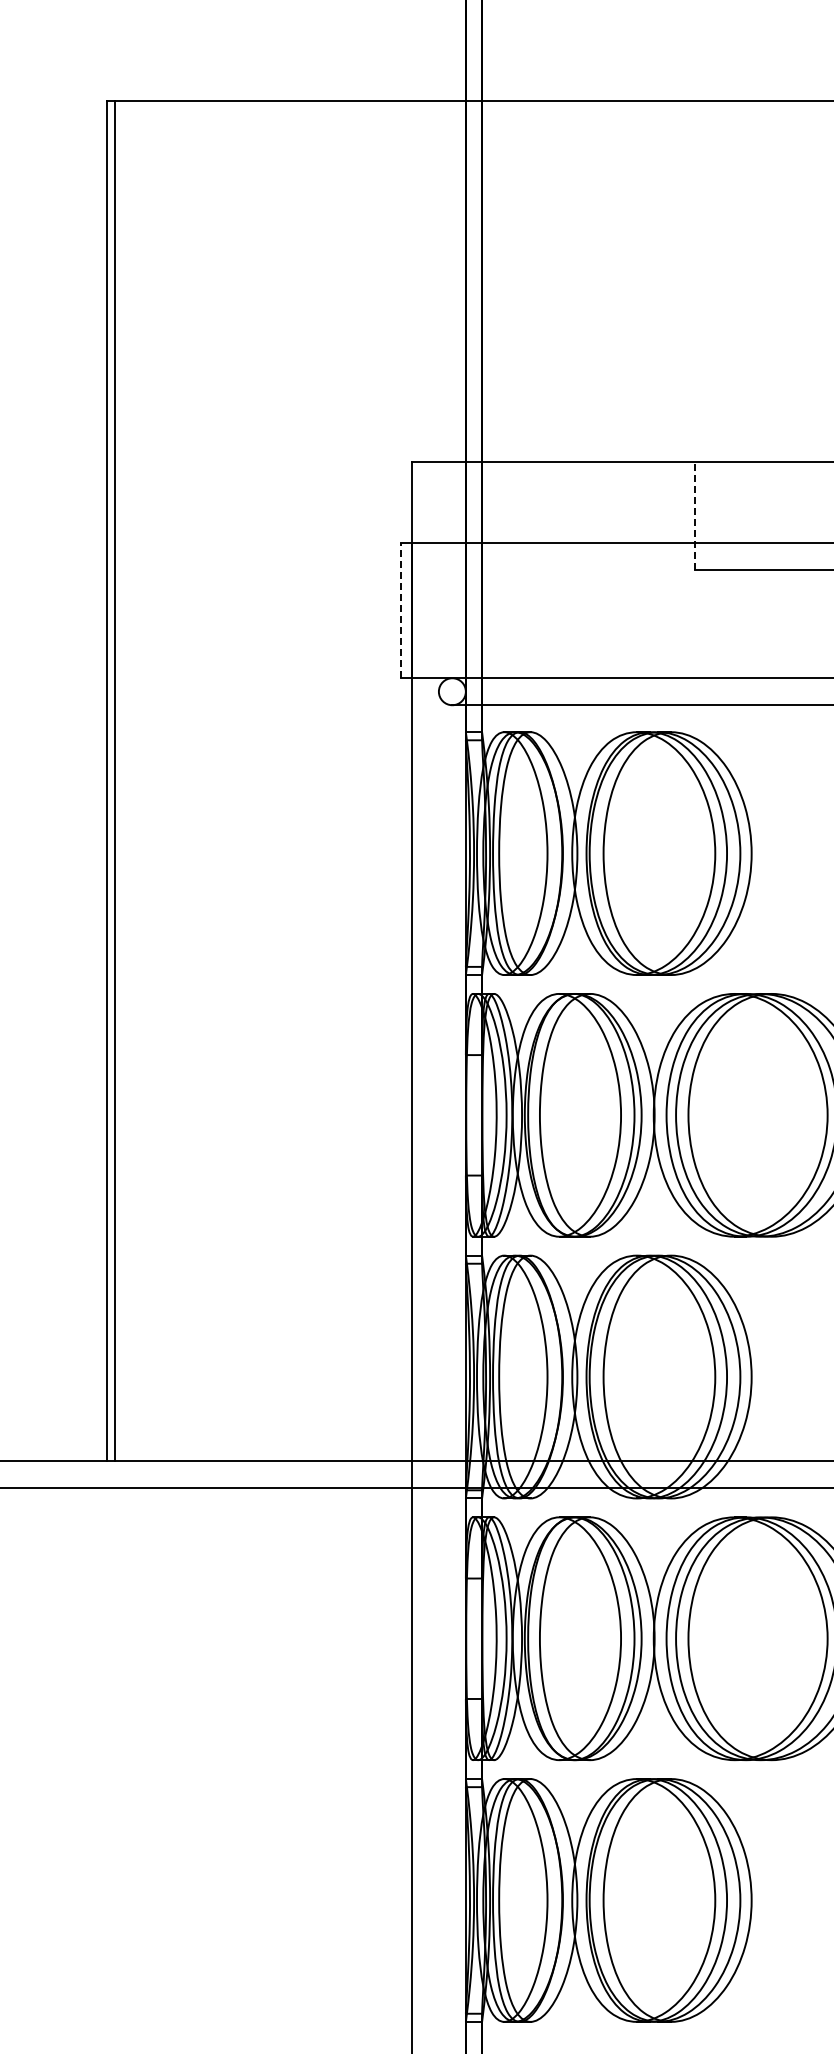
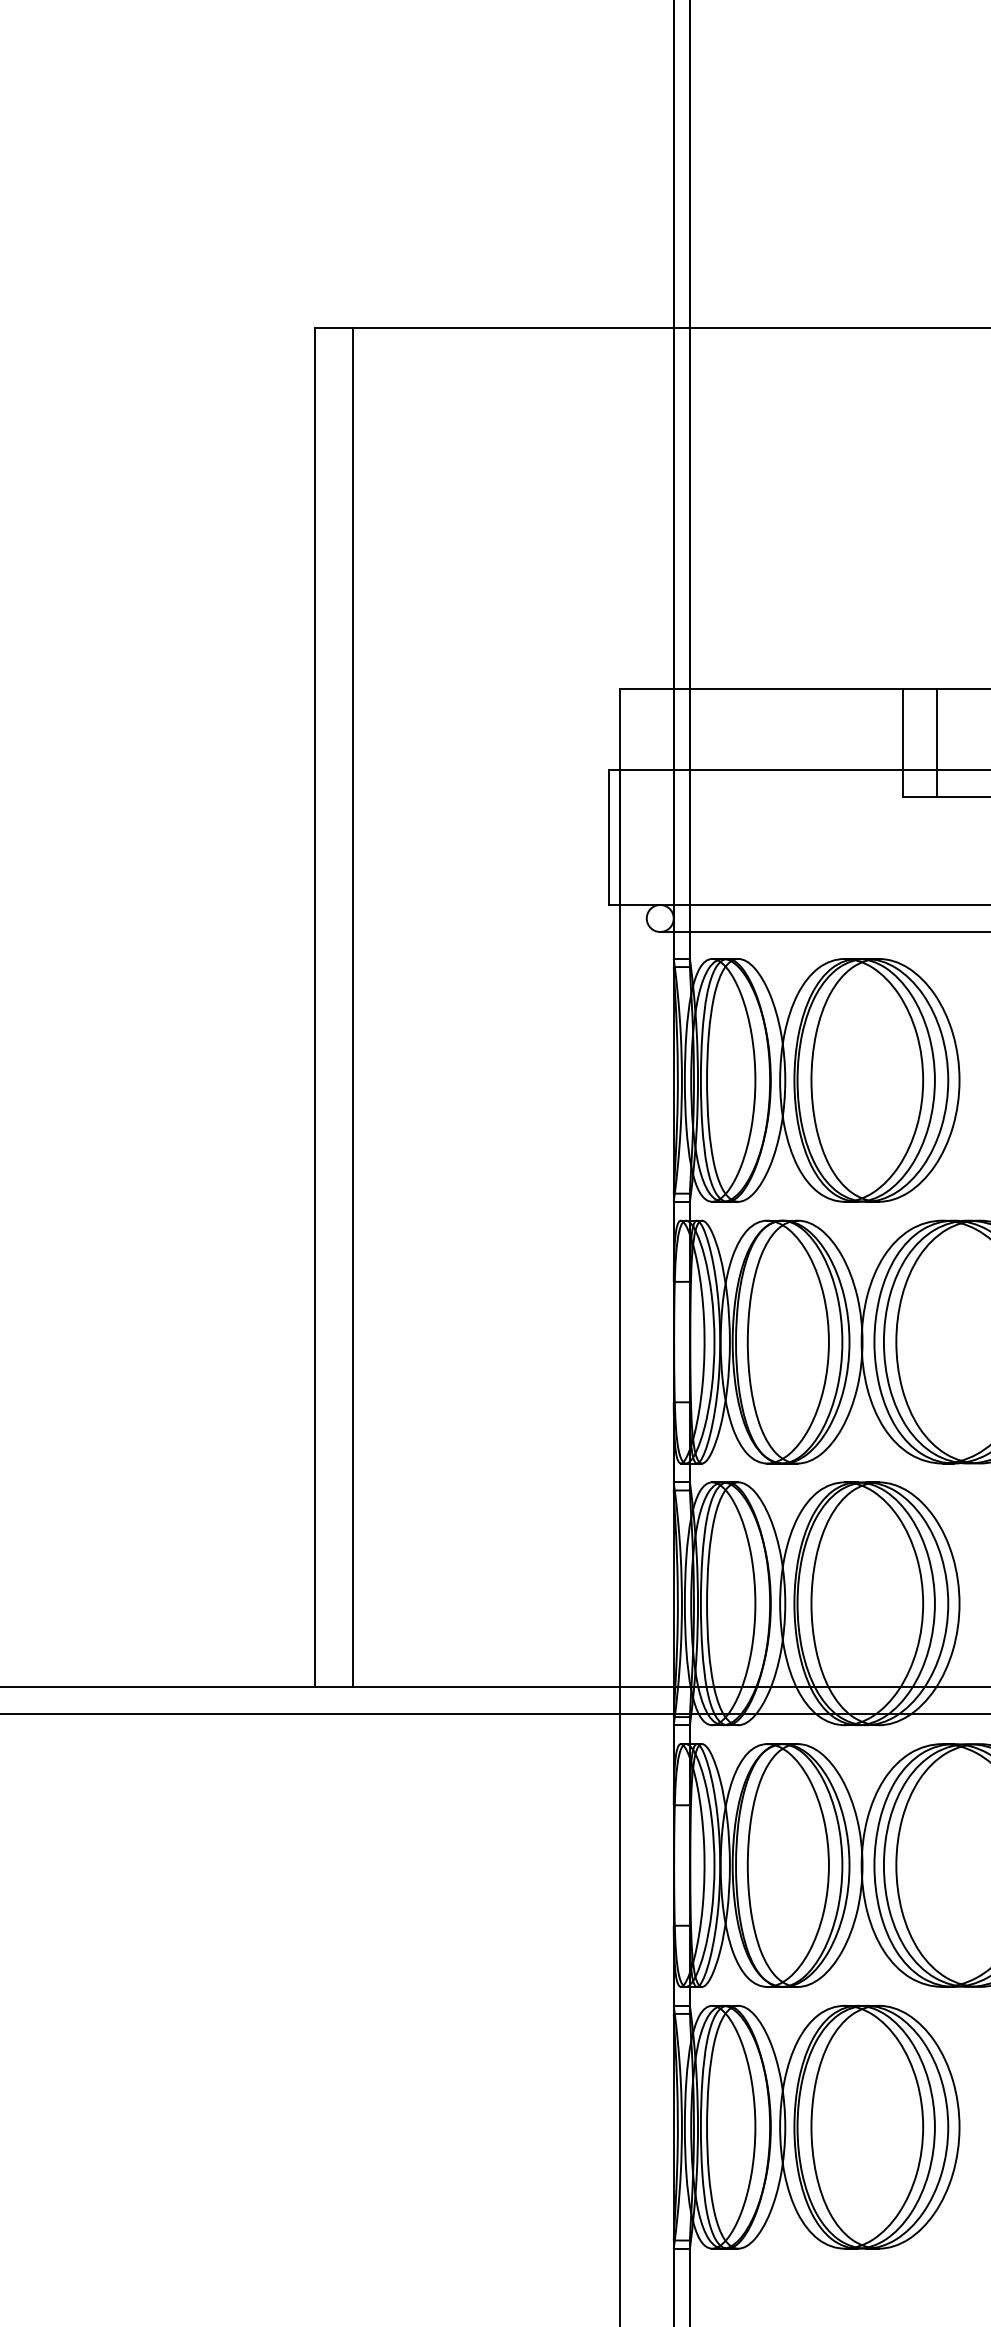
line: (695, 516) -> (903, 743), dashed -> solid
line: (728, 516) -> (936, 743), added
line: (401, 610) -> (609, 837), dashed -> solid
line: (115, 780) -> (353, 1007), moved

